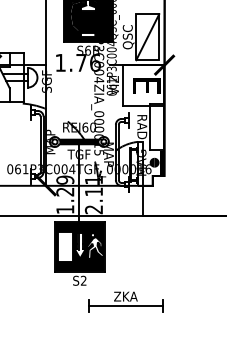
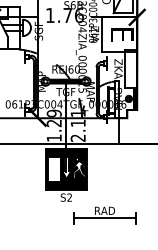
text: (142, 127) -> (118, 69), RAD -> ZKA
text: (125, 296) -> (104, 210), ZKA -> RAD

